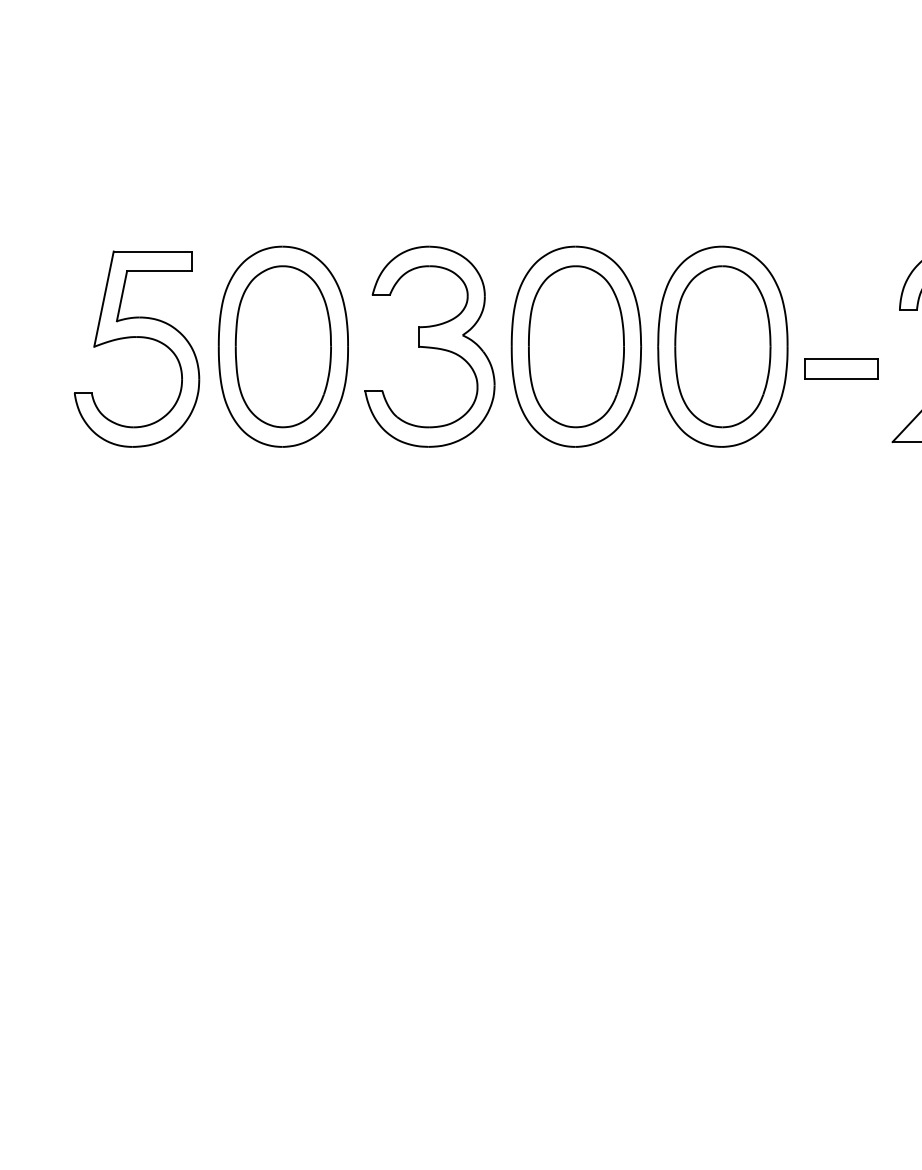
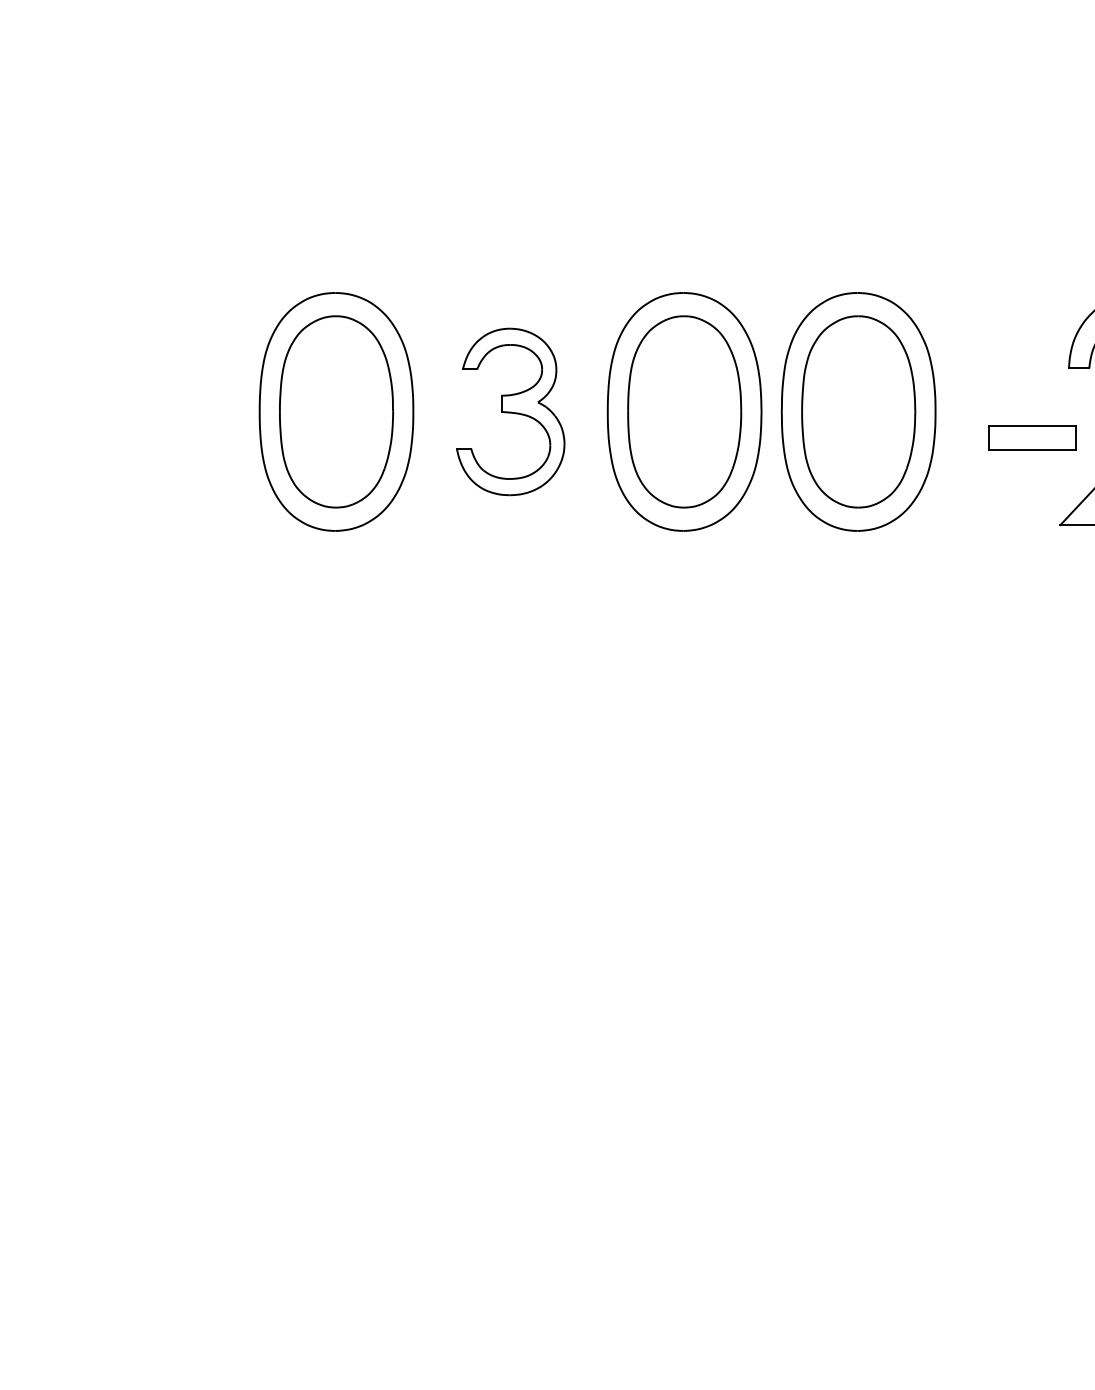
part: (136, 337) -> (162, 401), removed
part: (429, 346) -> (510, 411), size x0.7
part: (841, 368) -> (1032, 437), moved

